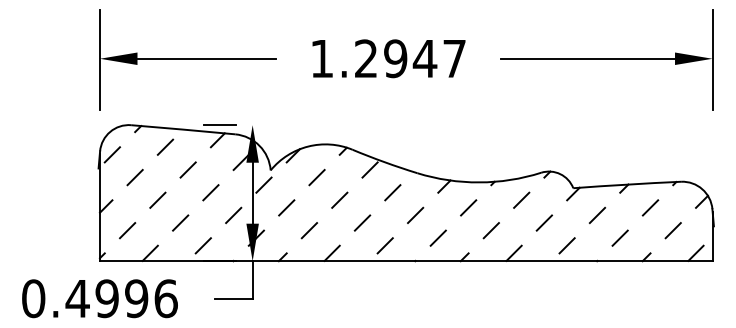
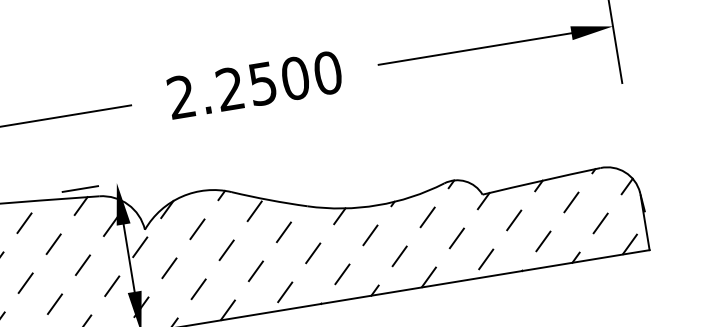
text: (388, 58) -> (254, 84), 1.2947 -> 2.2500

